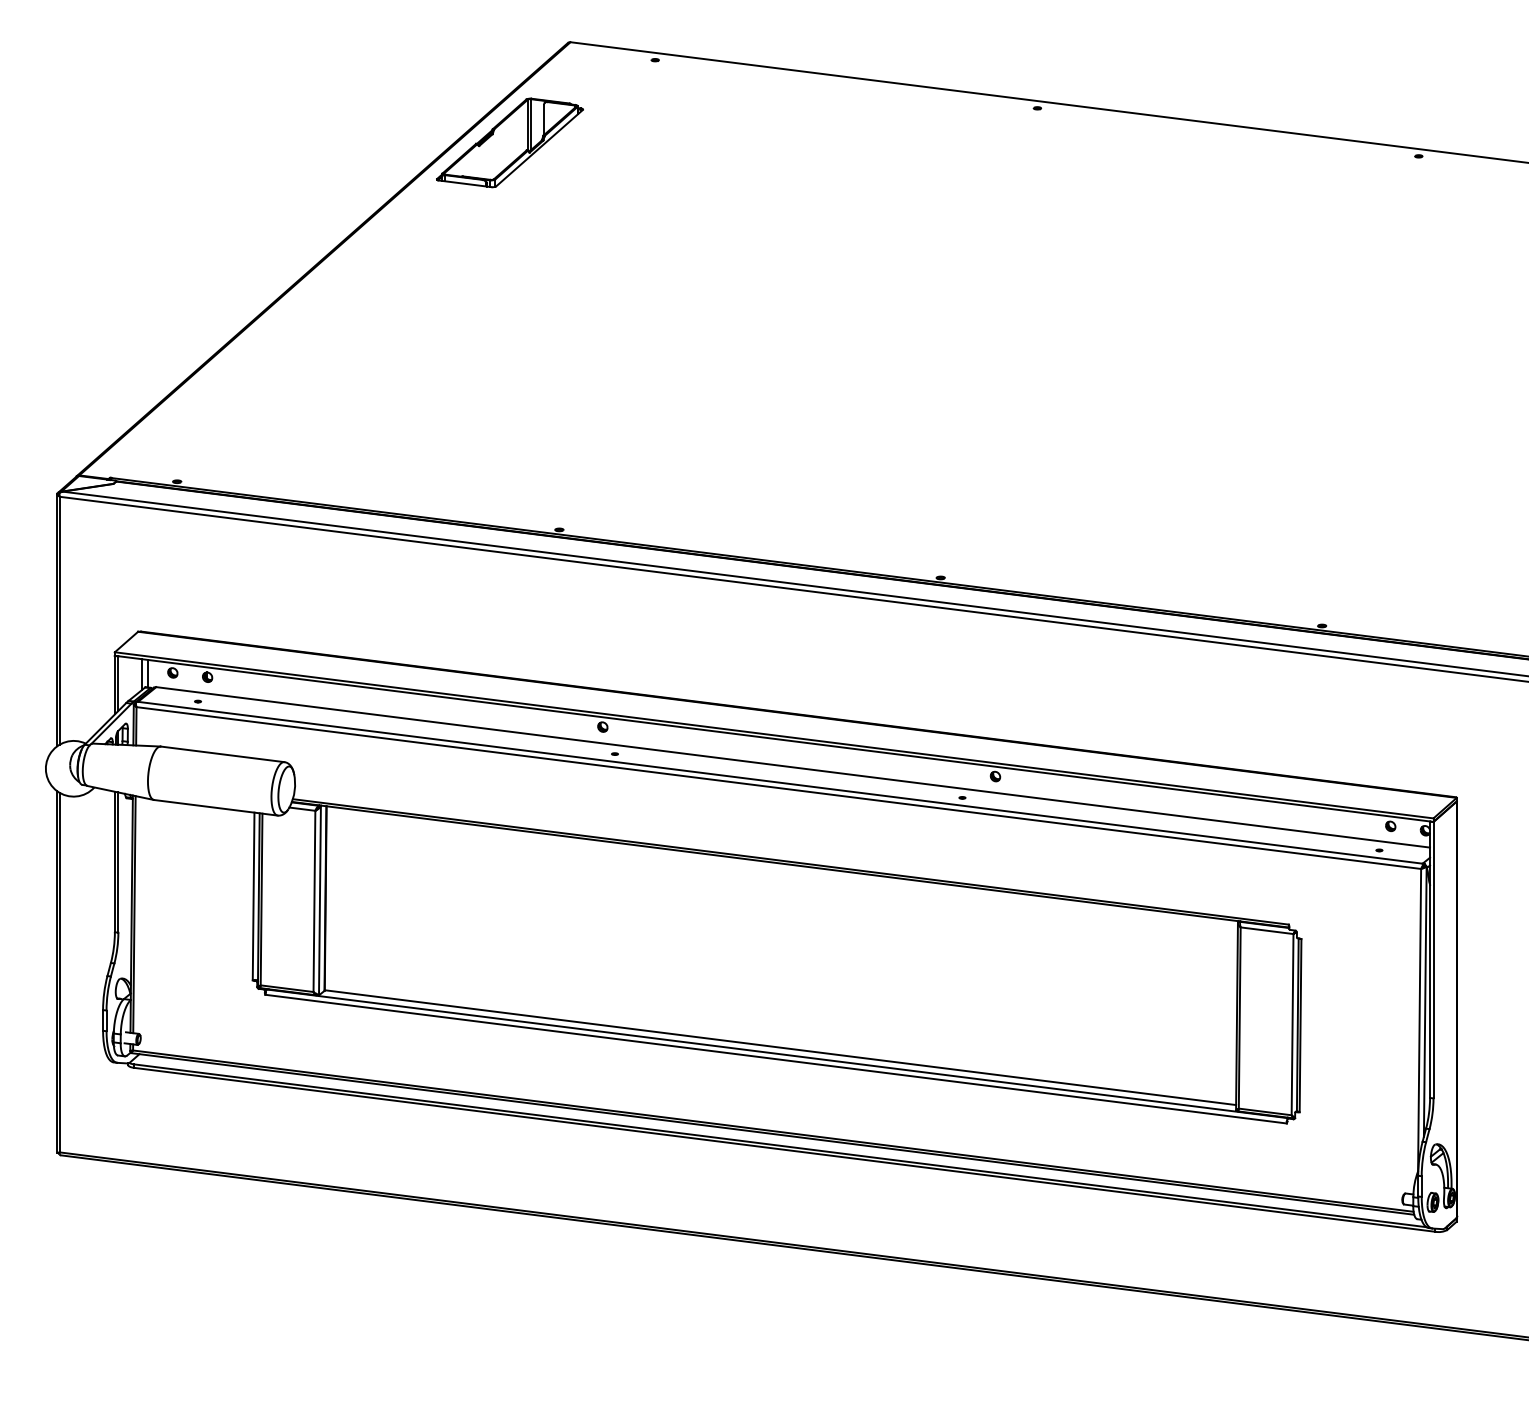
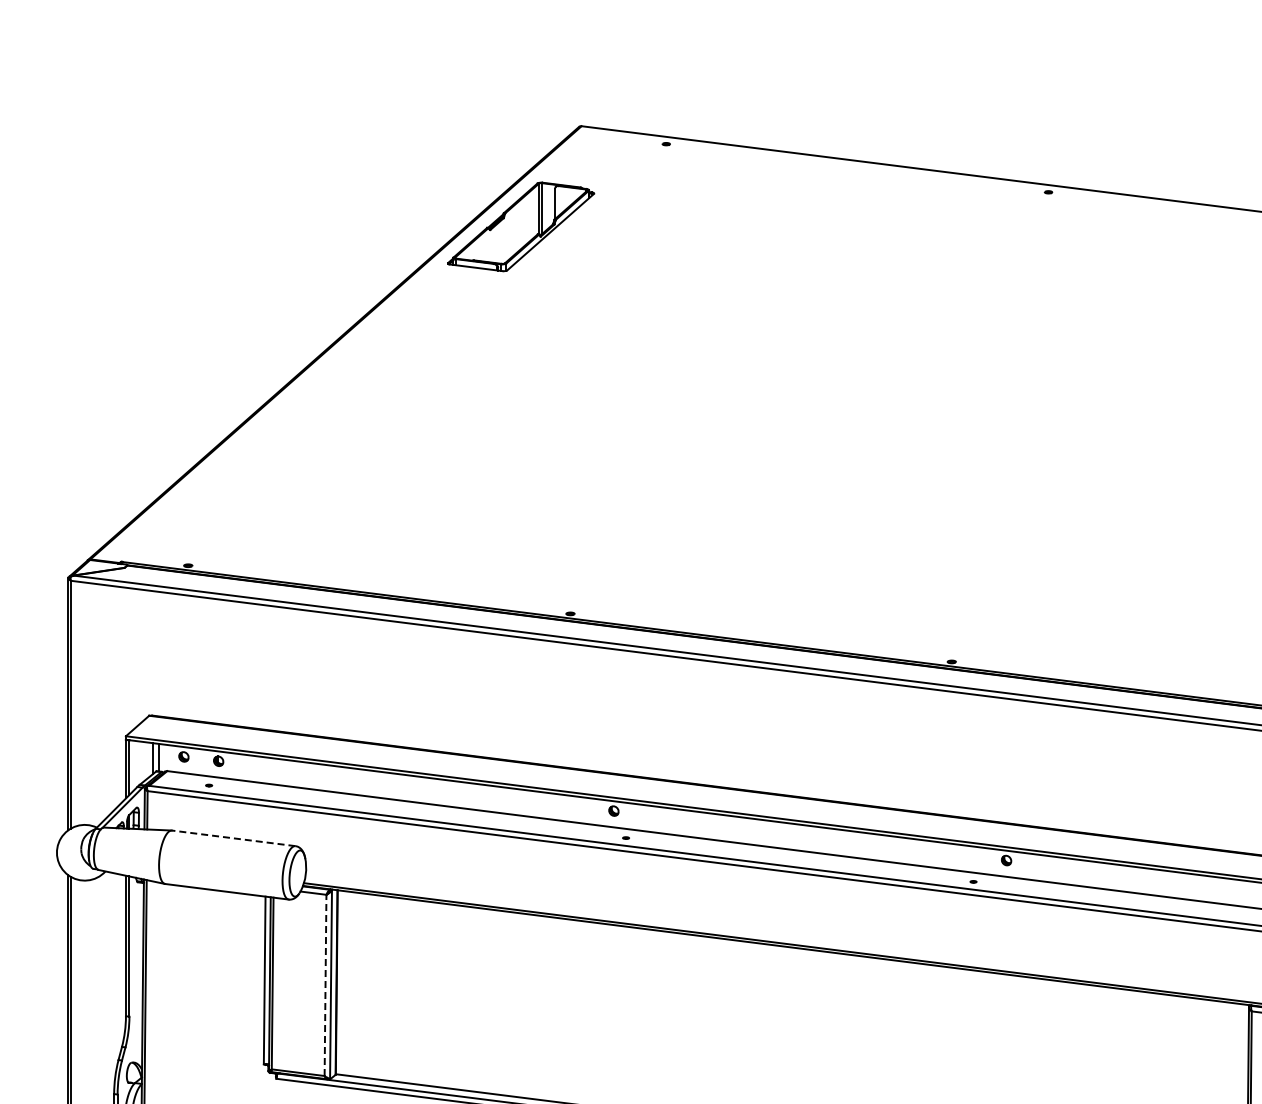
line: (222, 754) -> (233, 838), solid -> dashed
line: (314, 901) -> (325, 985), solid -> dashed

